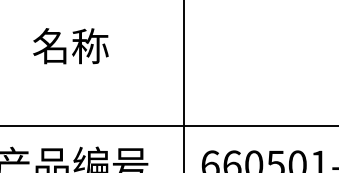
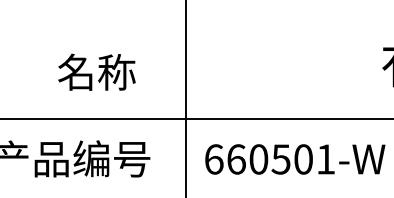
text: (70, 45) -> (96, 71), moved

